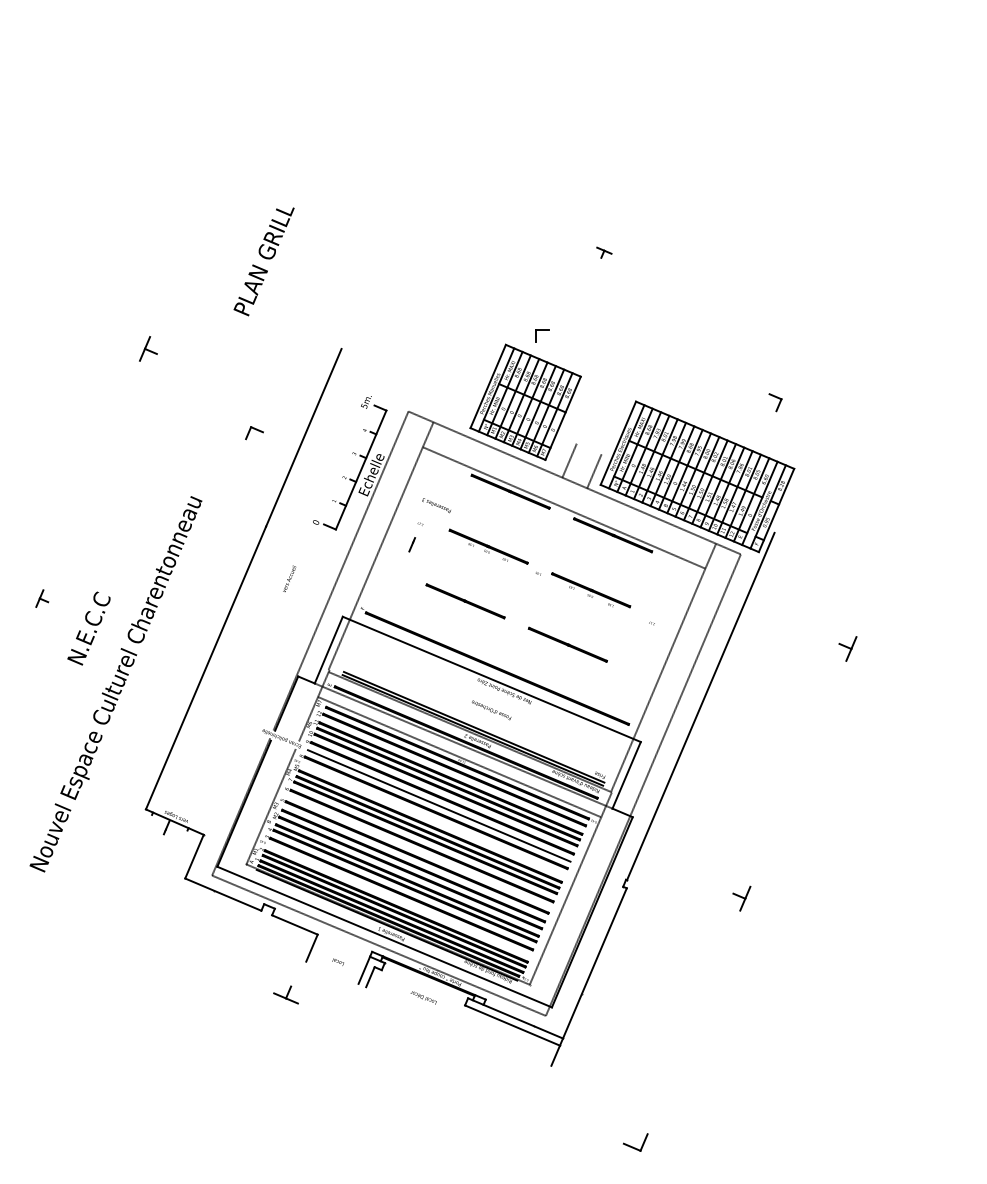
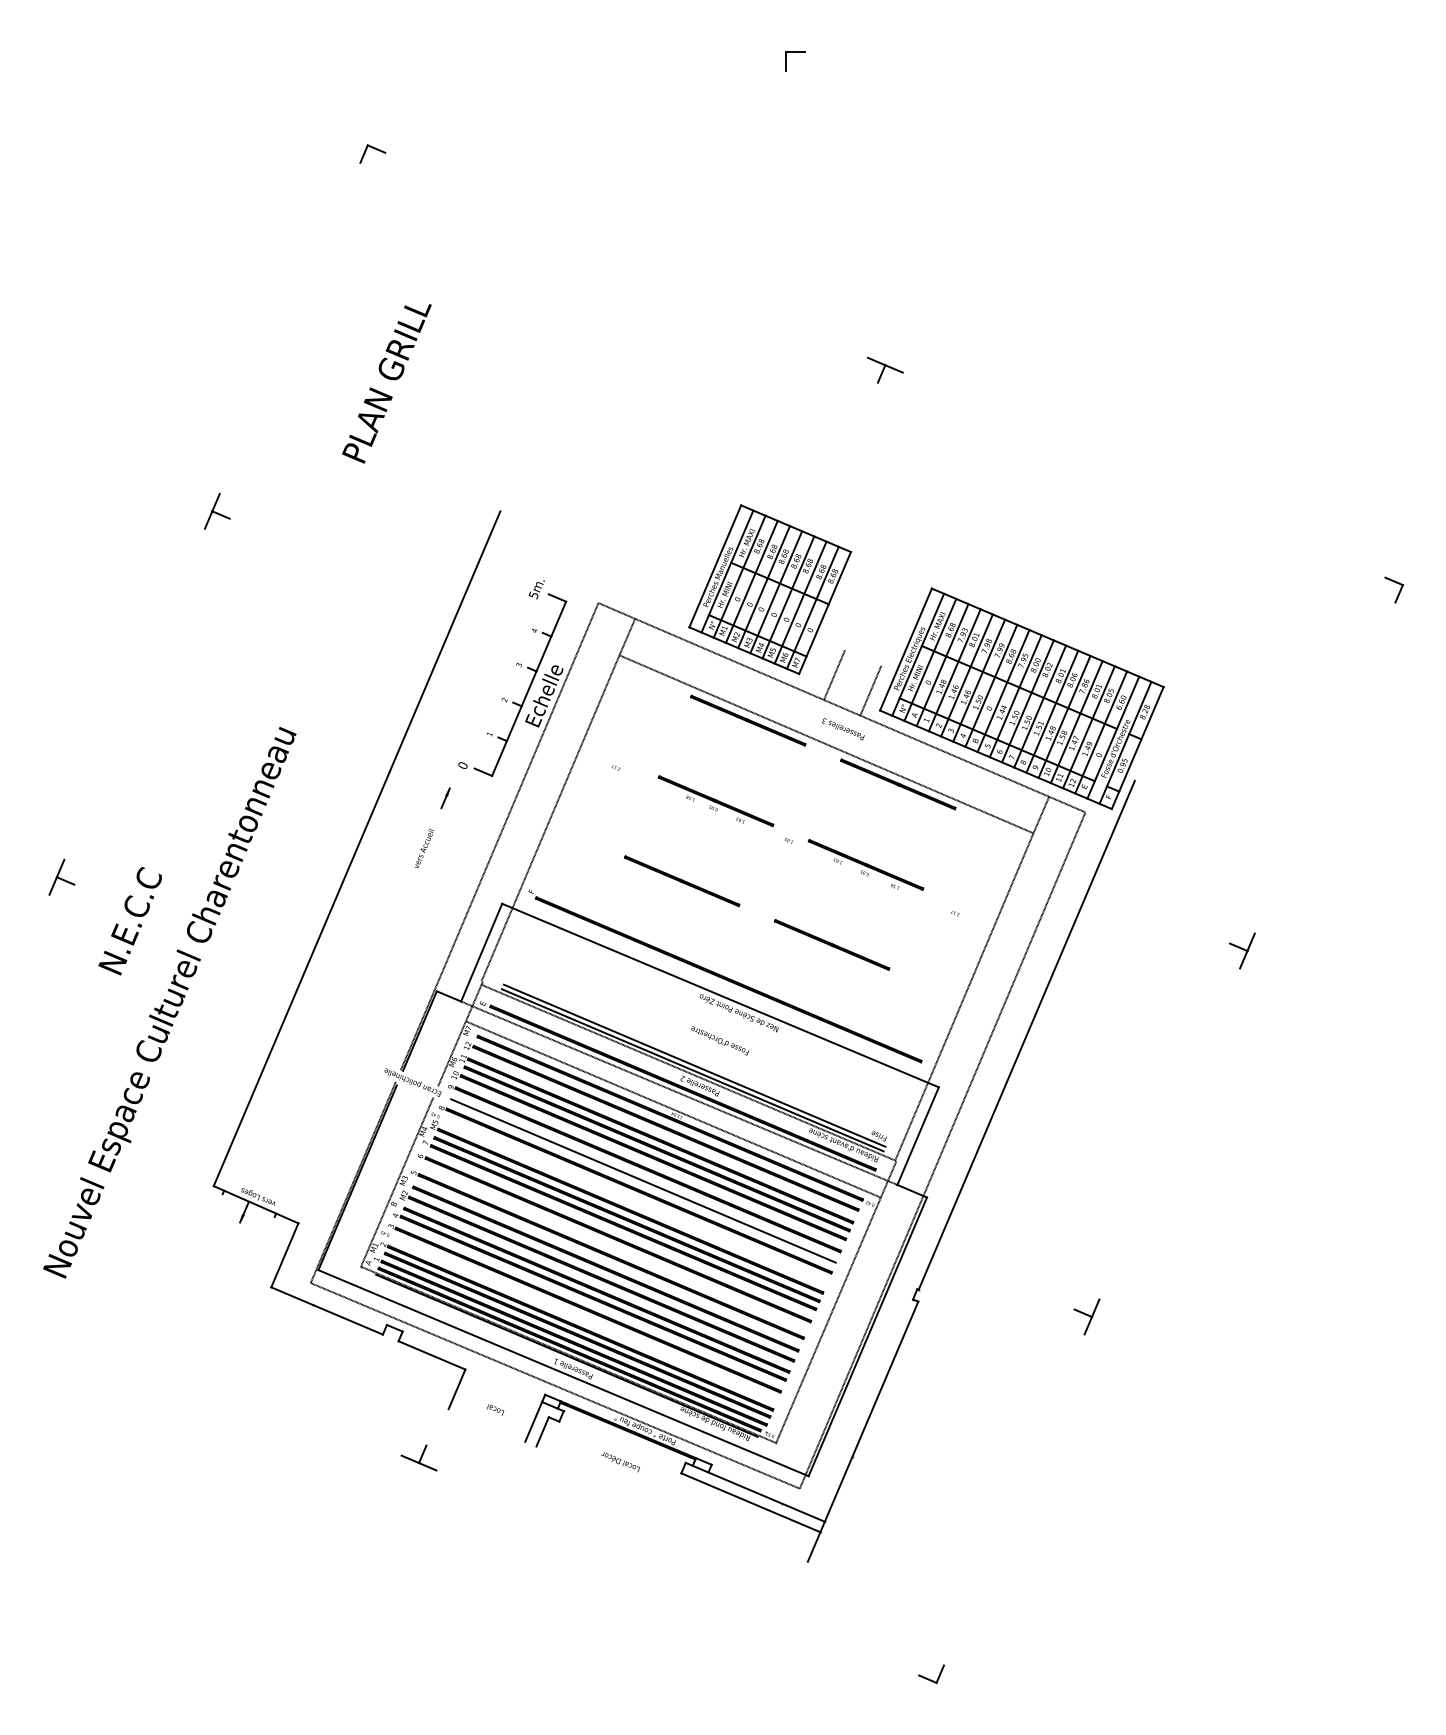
part: (604, 252) -> (885, 370), size x1.67
part: (542, 335) -> (794, 60), moved
part: (775, 402) -> (1394, 589), moved
part: (254, 433) -> (372, 154), moved
text: (436, 505) -> (843, 729), moved
line: (412, 544) -> (446, 797), moved
part: (41, 598) -> (60, 877), size x1.43
part: (635, 1142) -> (931, 1674), size x0.71

